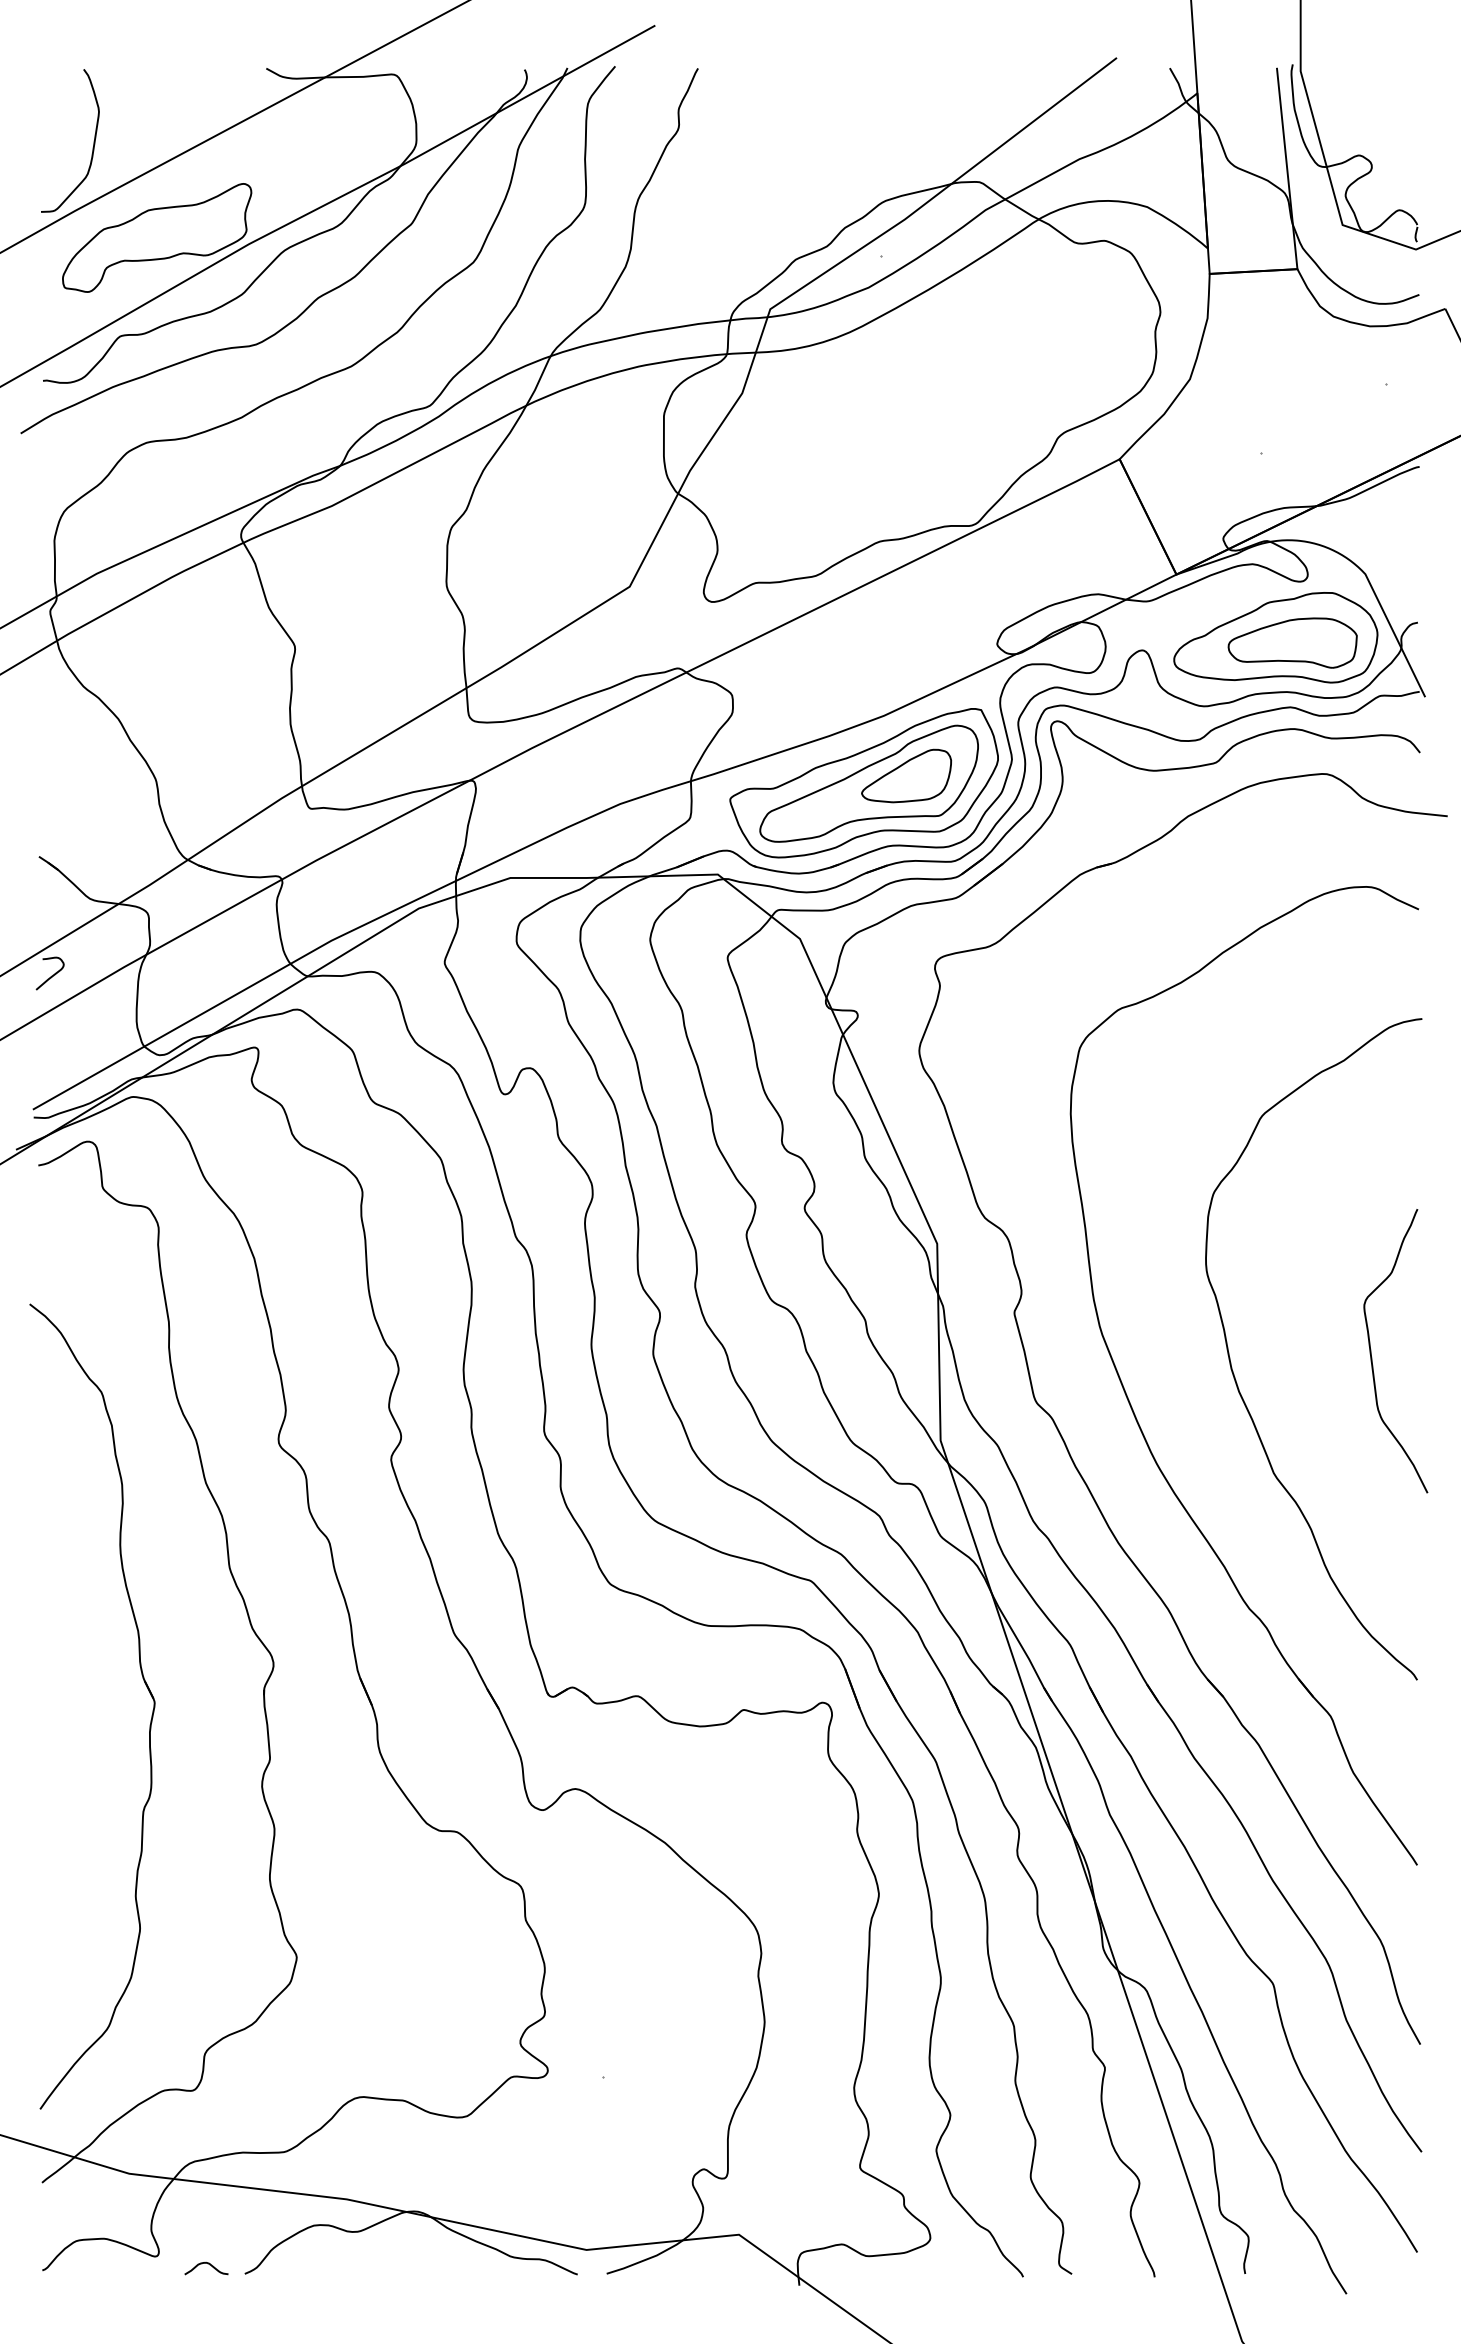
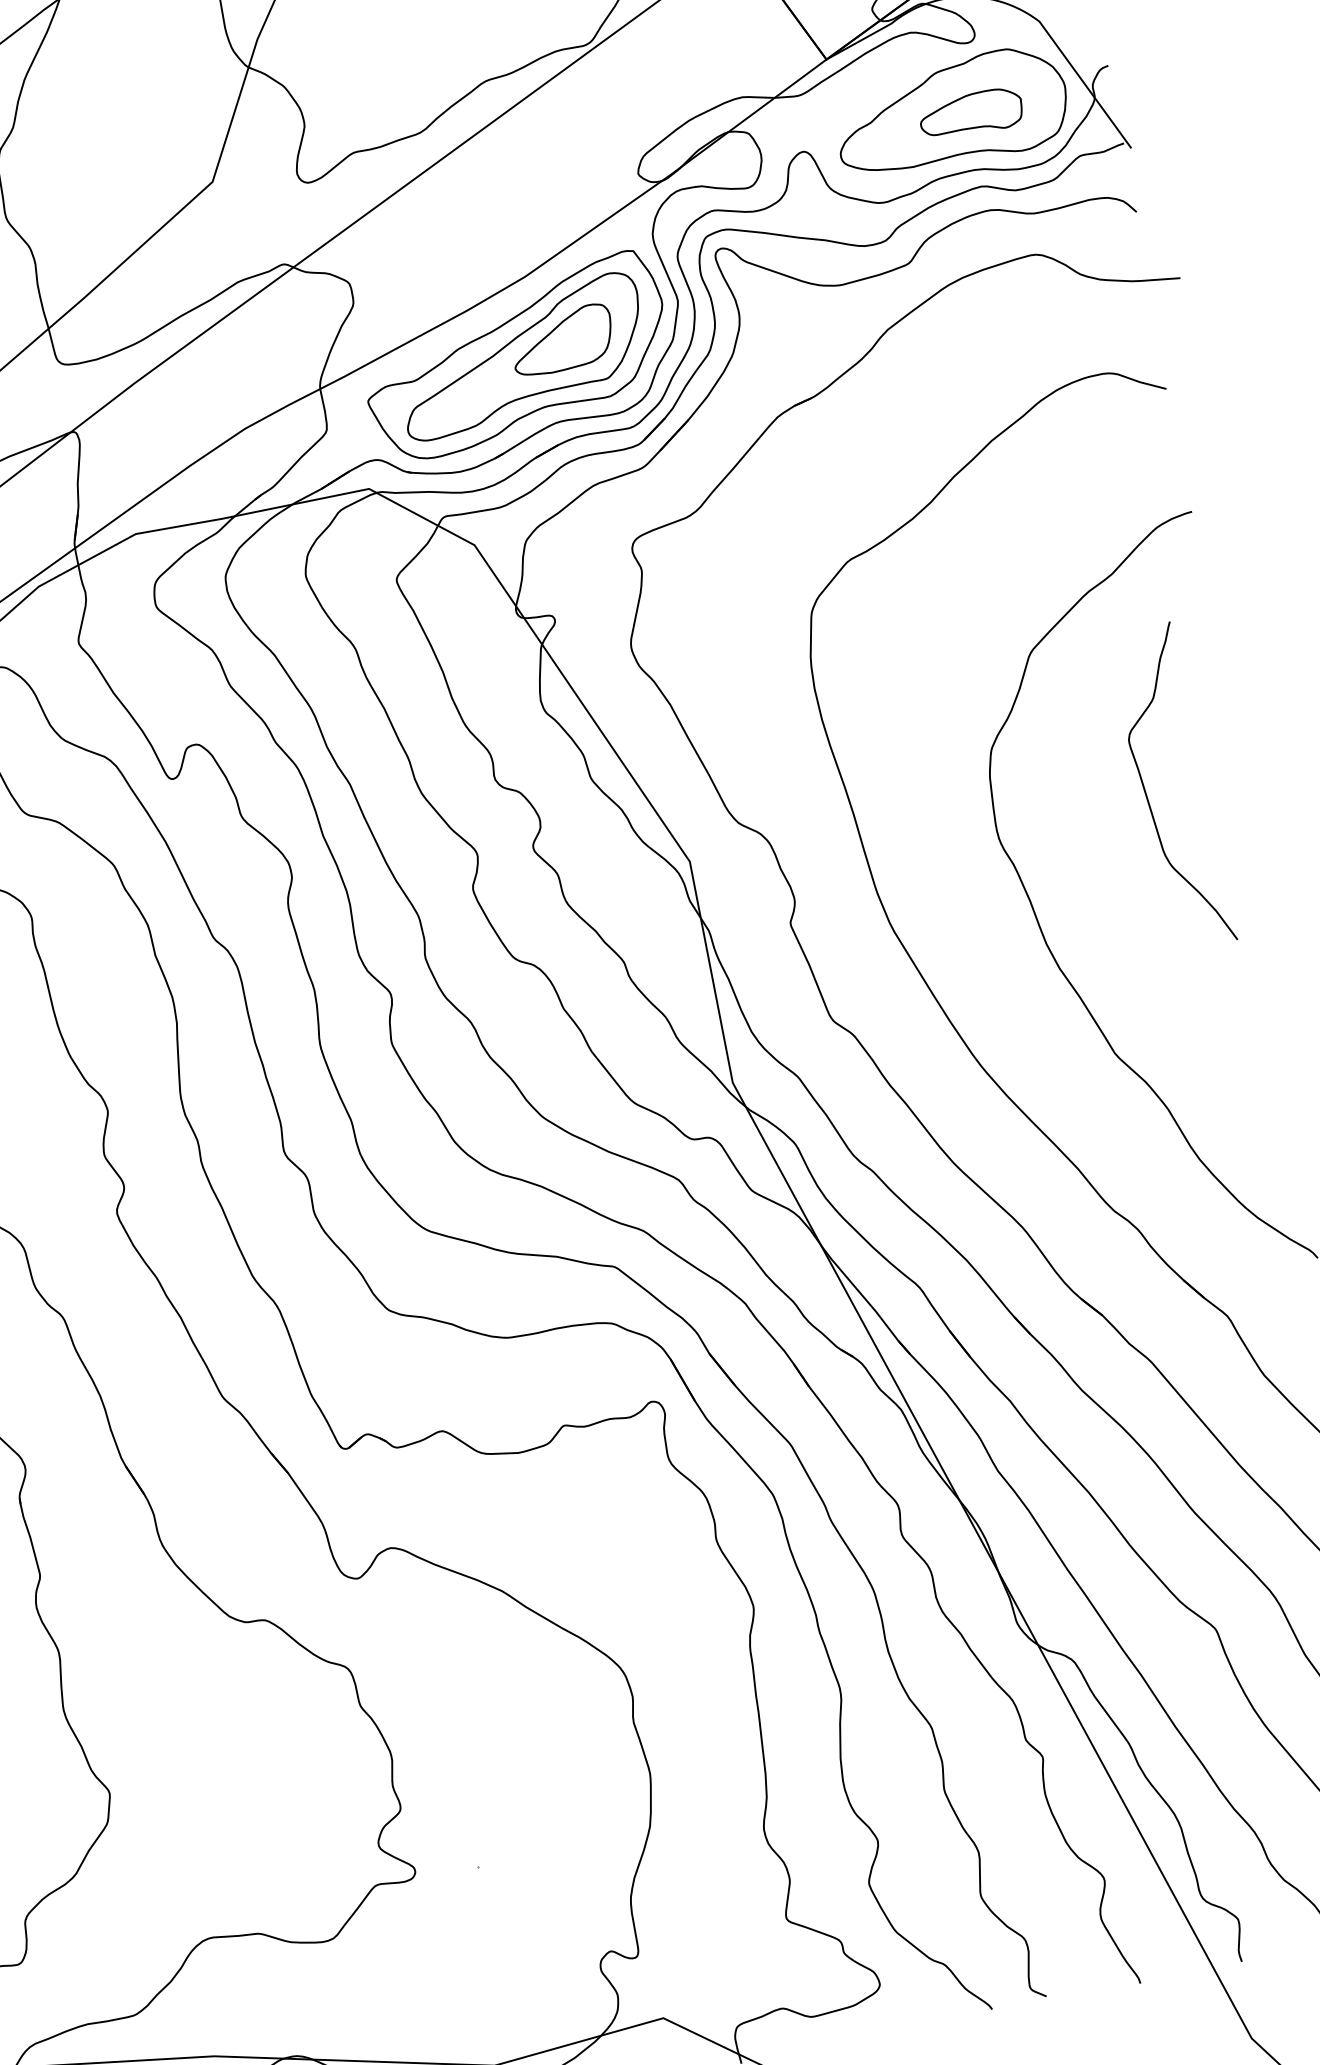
part: (1292, 642) -> (970, 113), size x0.7
curve: (1372, 1357) -> (1148, 797), moved

